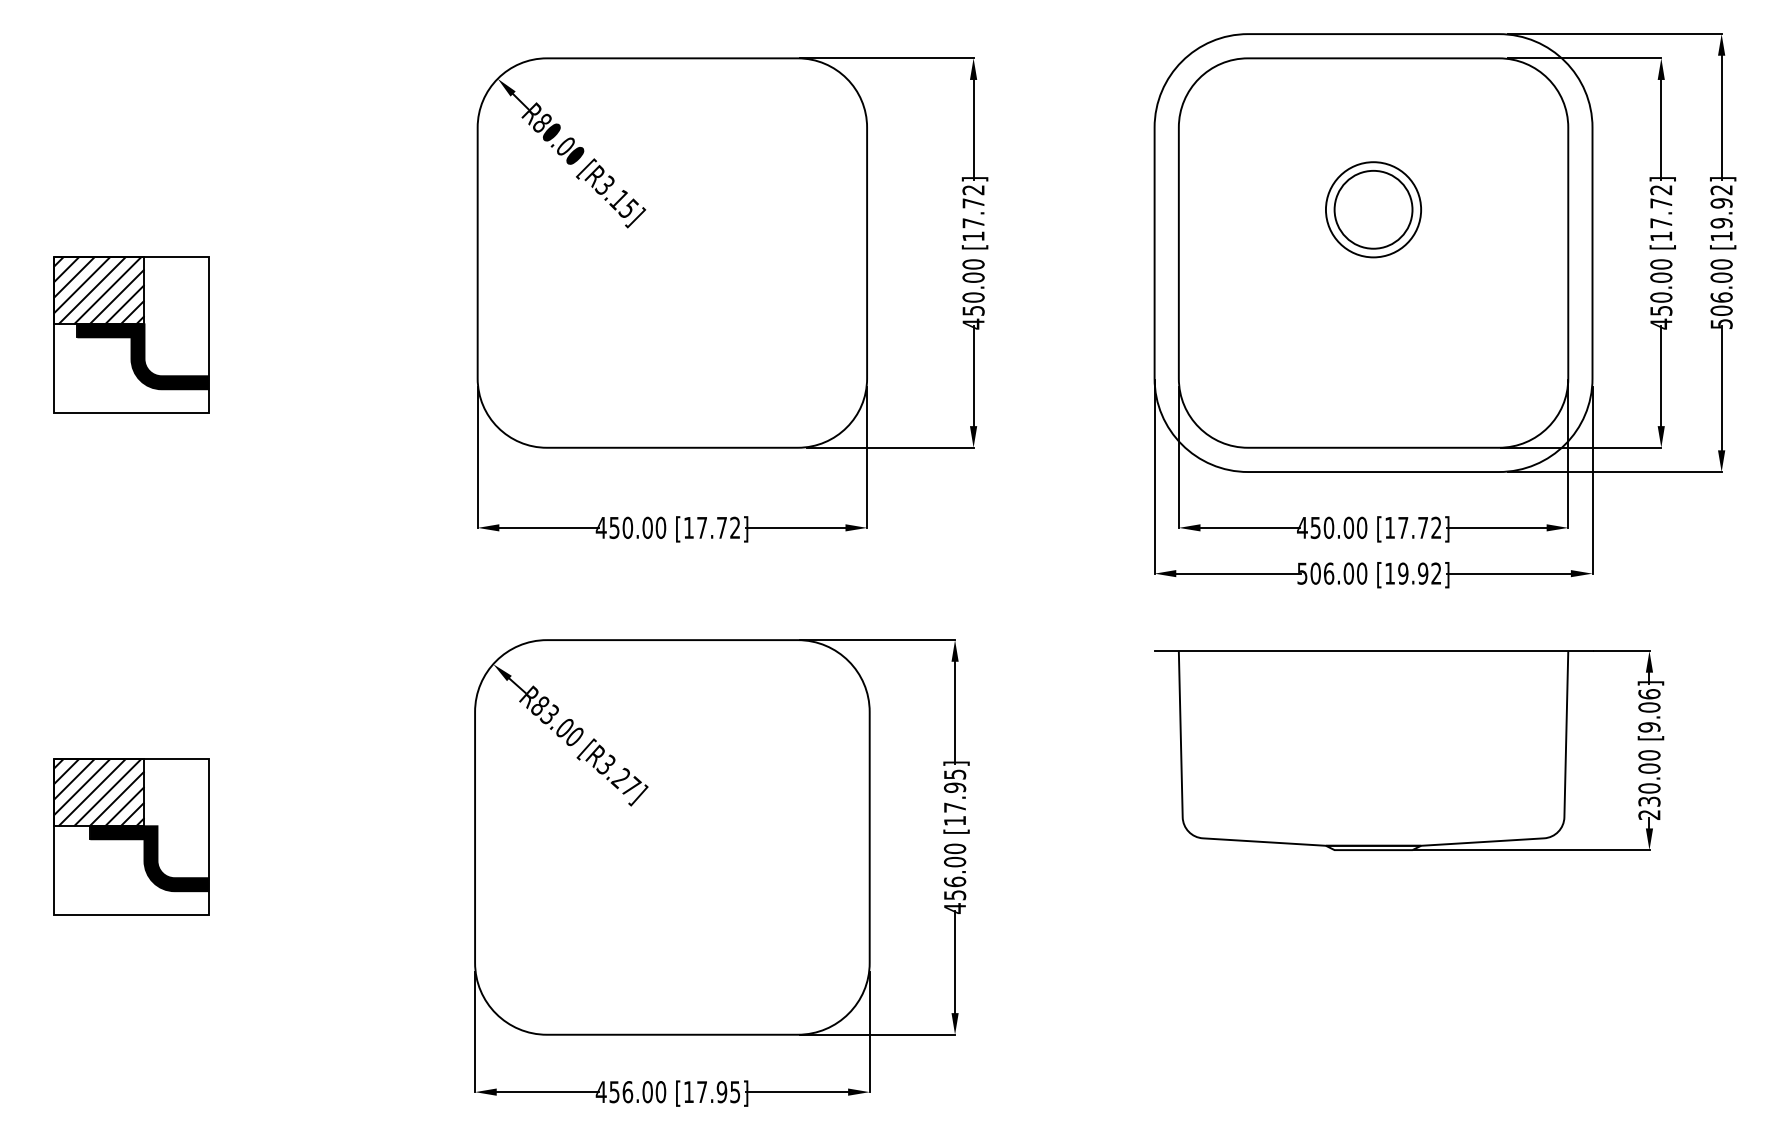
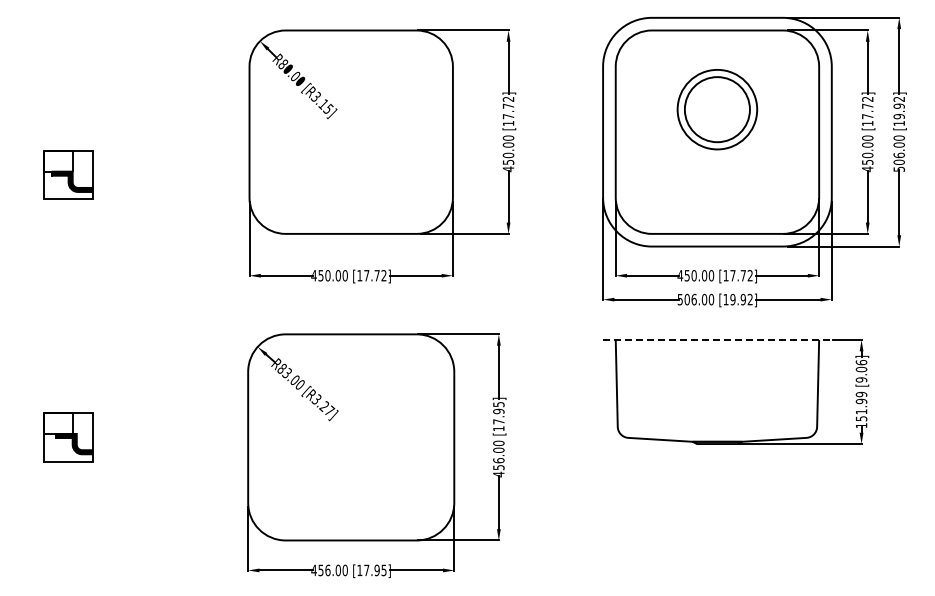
part: (1373, 209) -> (717, 109), size x1.6
part: (131, 334) -> (68, 174), size x0.6
line: (1373, 651) -> (717, 340), solid -> dashed
text: (1649, 785) -> (861, 410), 230.00 -> 151.99
part: (131, 837) -> (68, 437), size x0.6

